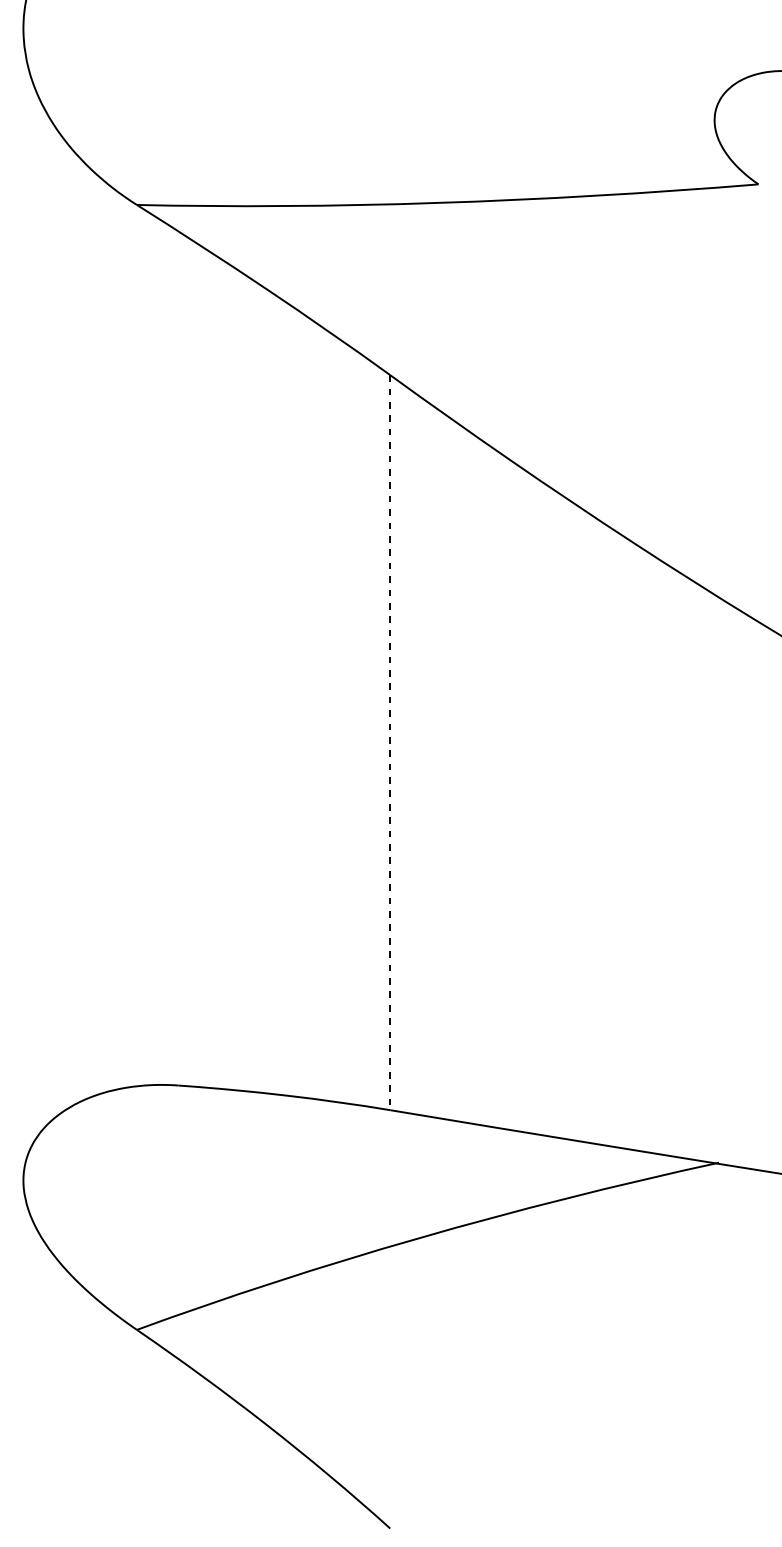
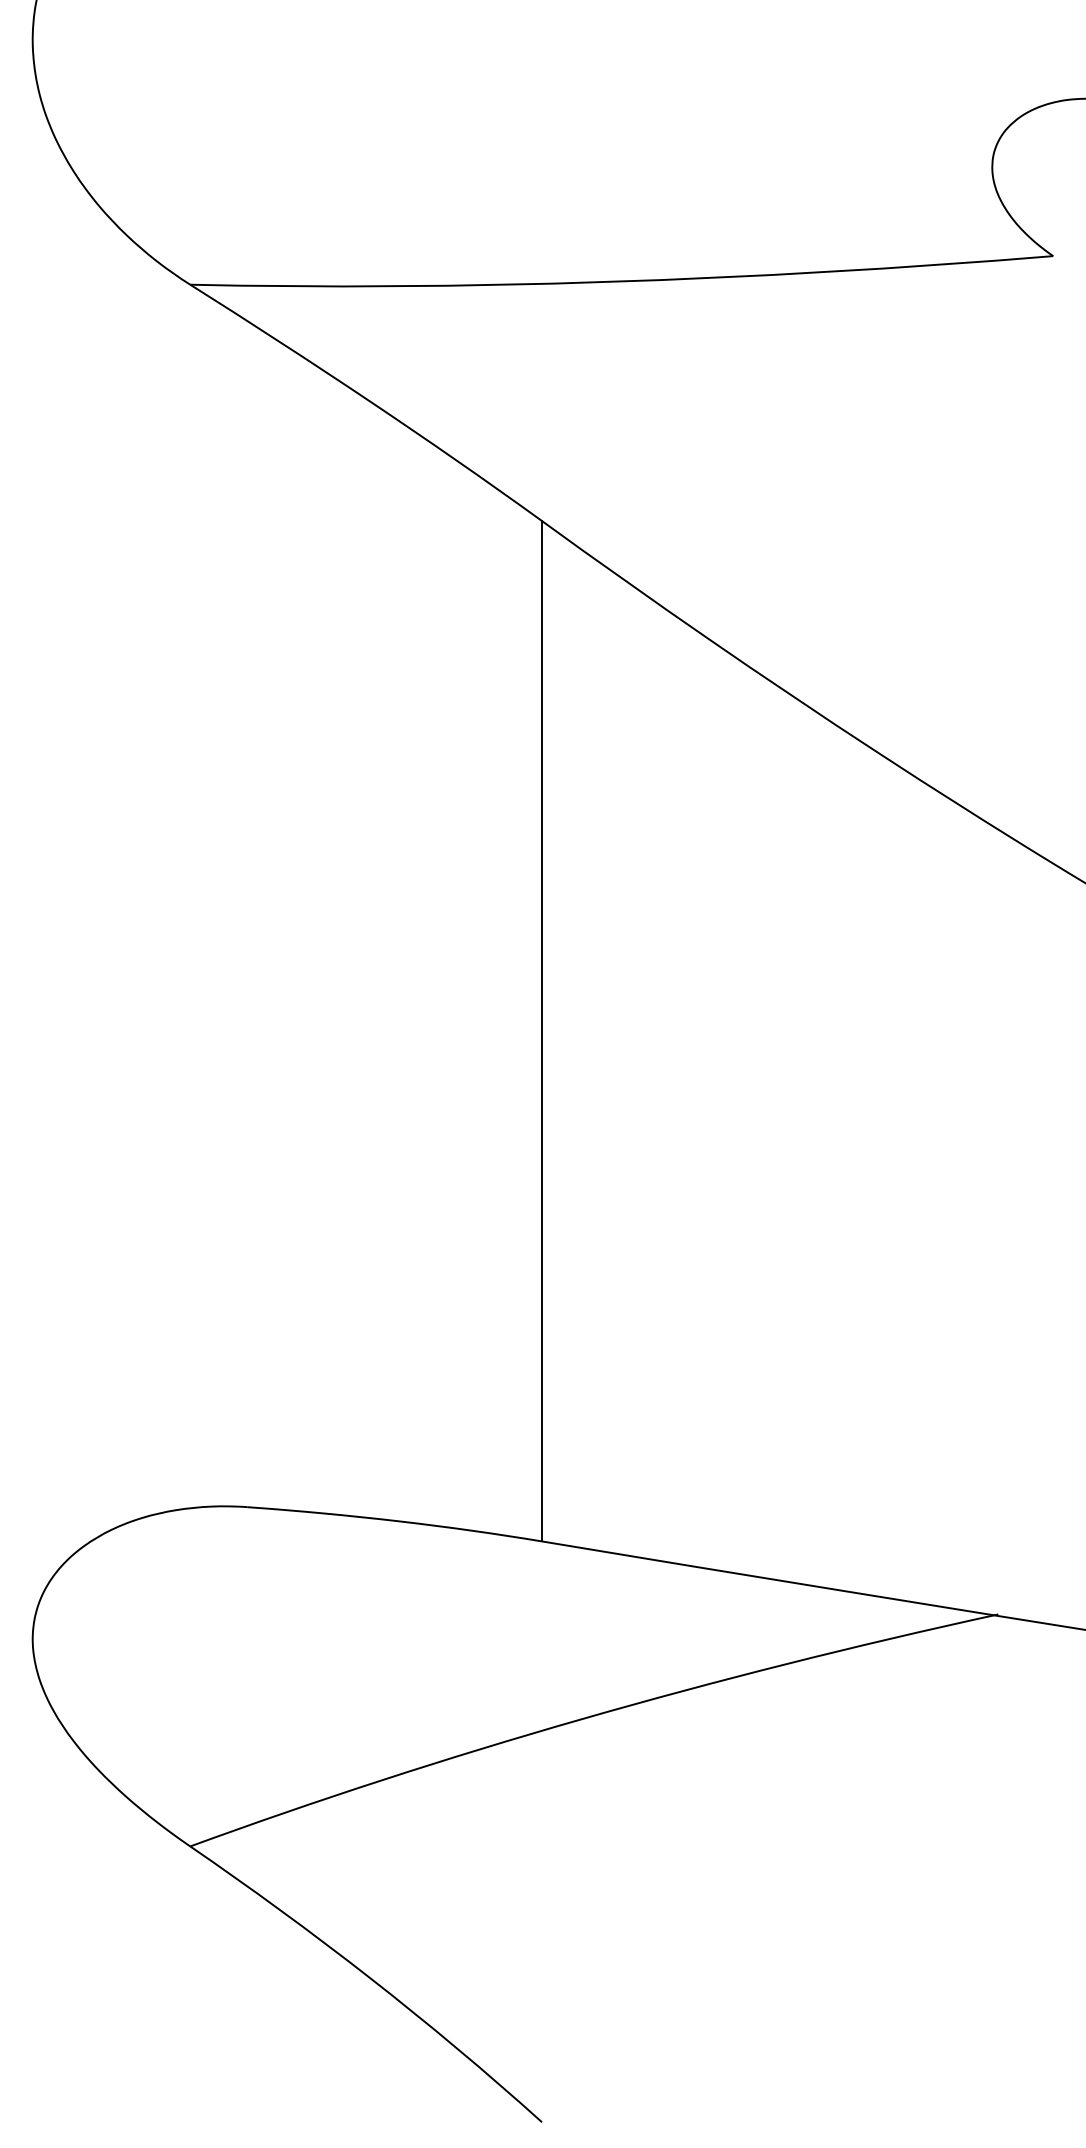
line: (390, 742) -> (542, 1031), dashed -> solid

